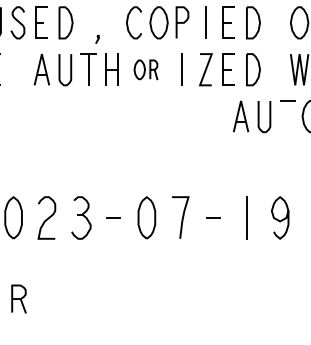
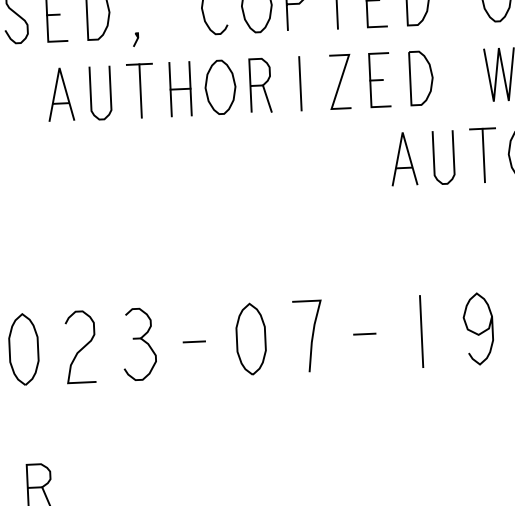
line: (97, 39) -> (136, 39), moved
part: (145, 69) -> (237, 86), size x1.67
line: (287, 116) -> (483, 155), added

